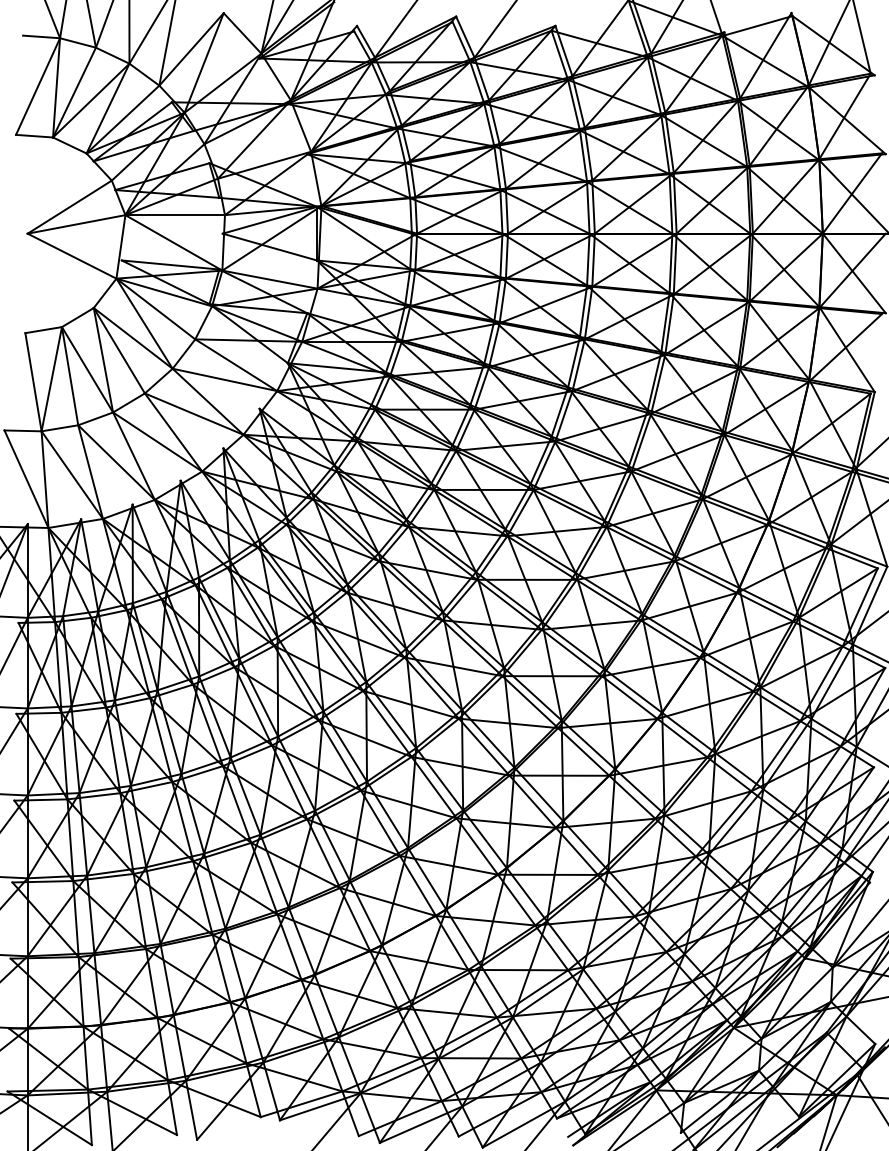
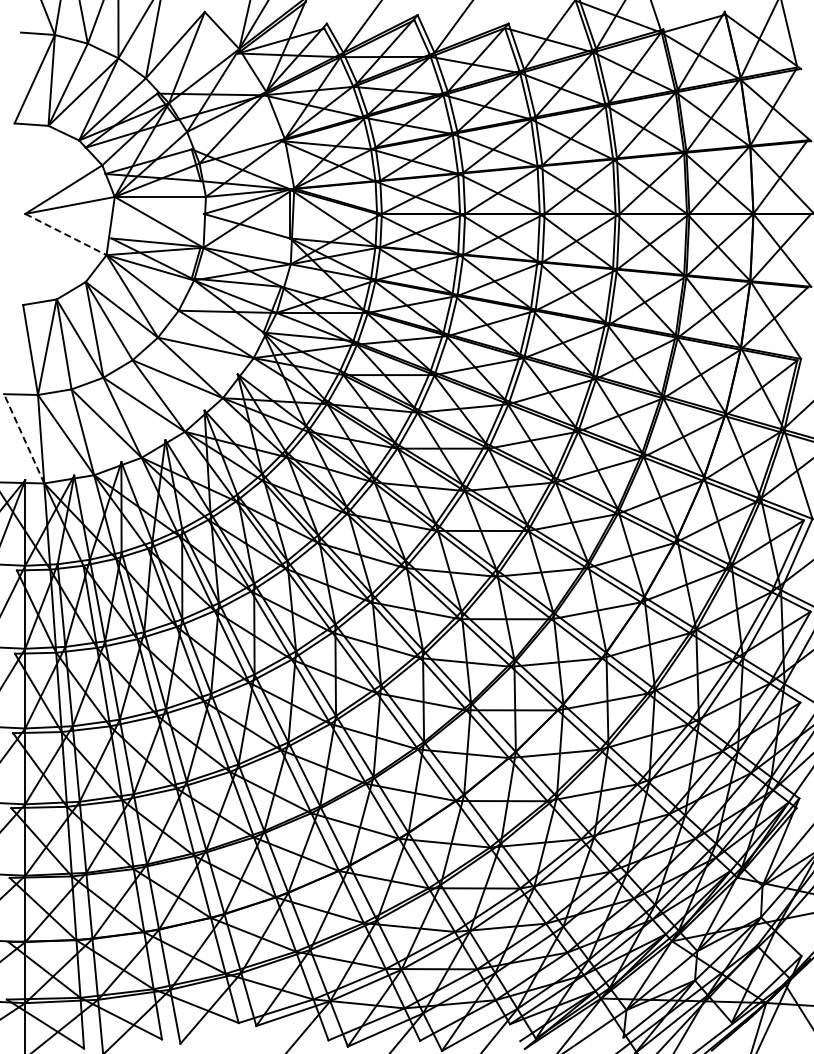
line: (71, 256) -> (65, 234), solid -> dashed
line: (26, 478) -> (24, 438), solid -> dashed

